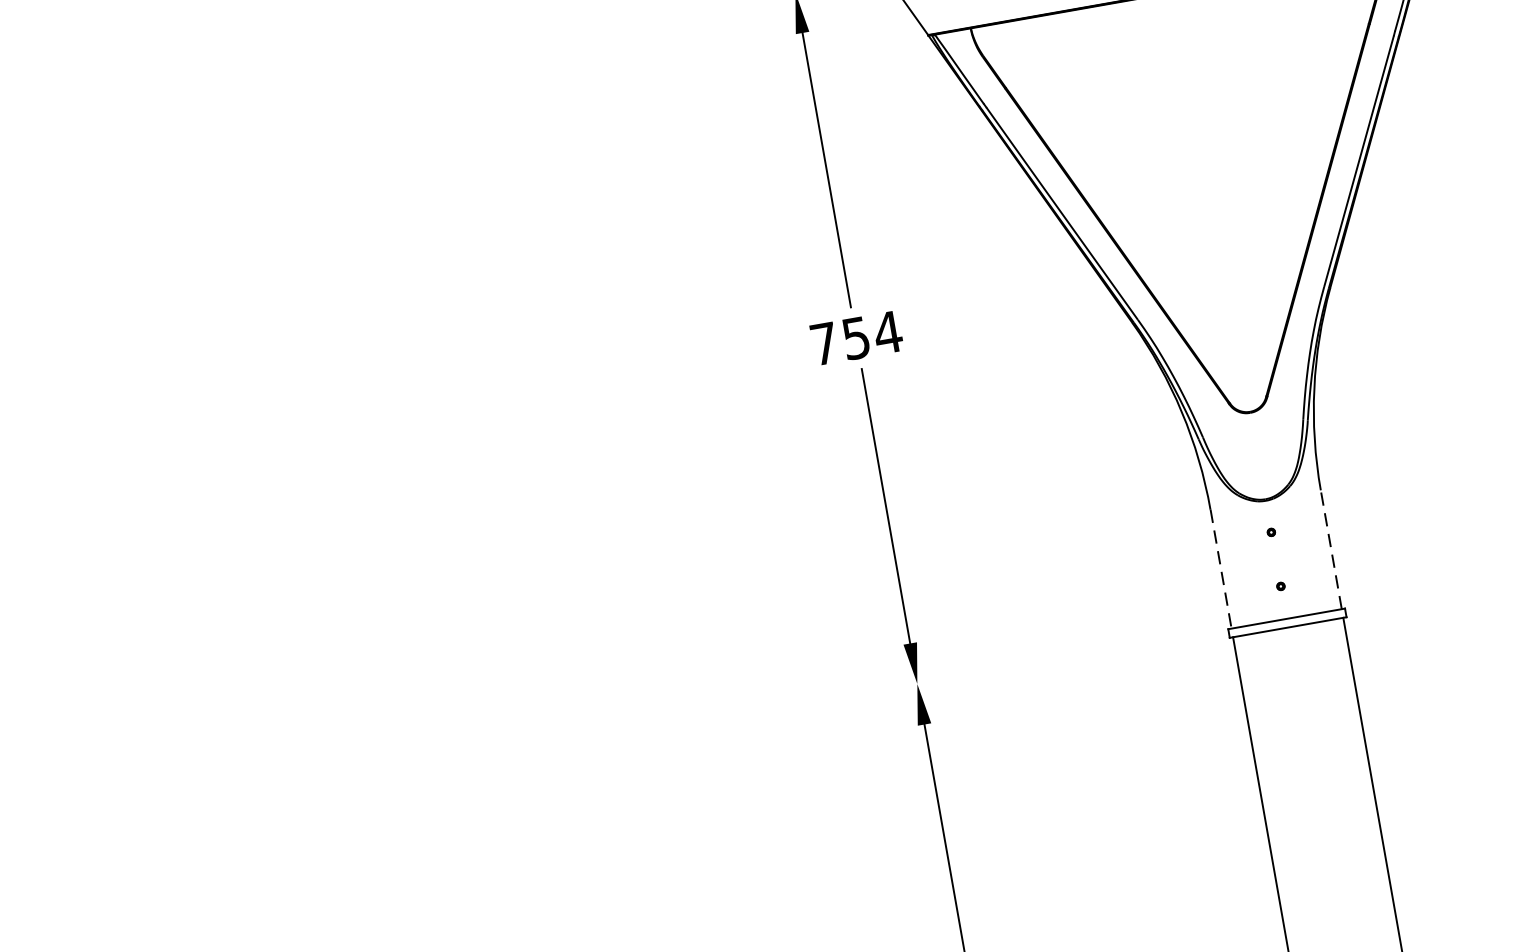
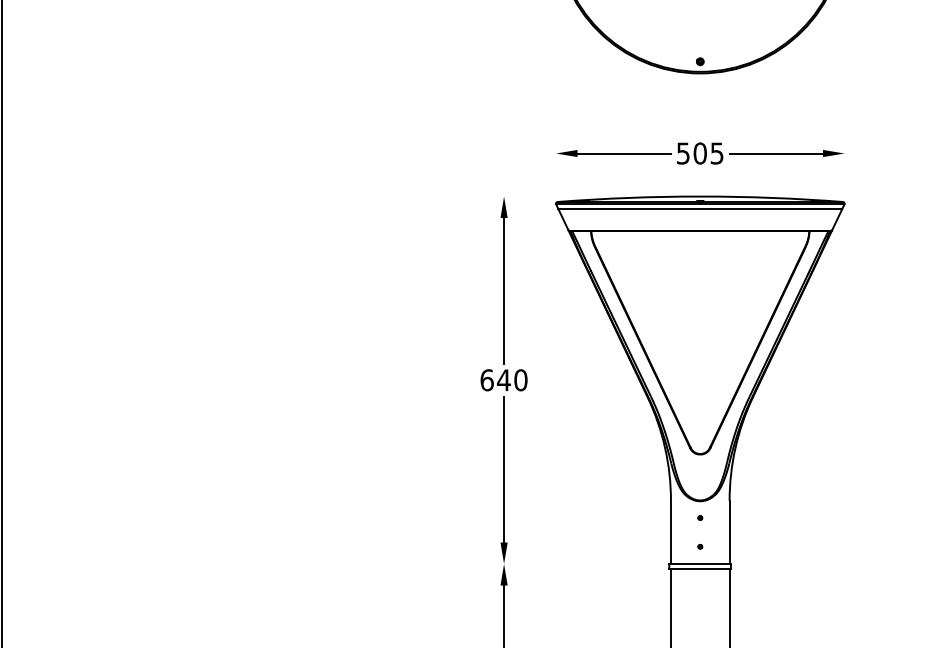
text: (855, 338) -> (503, 380), 754 -> 640
line: (1331, 549) -> (729, 532), dashed -> solid
line: (1221, 569) -> (671, 532), dashed -> solid

